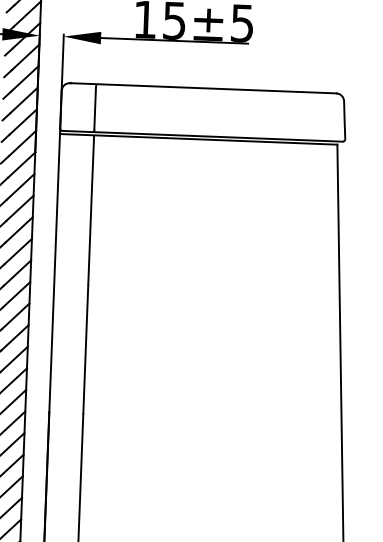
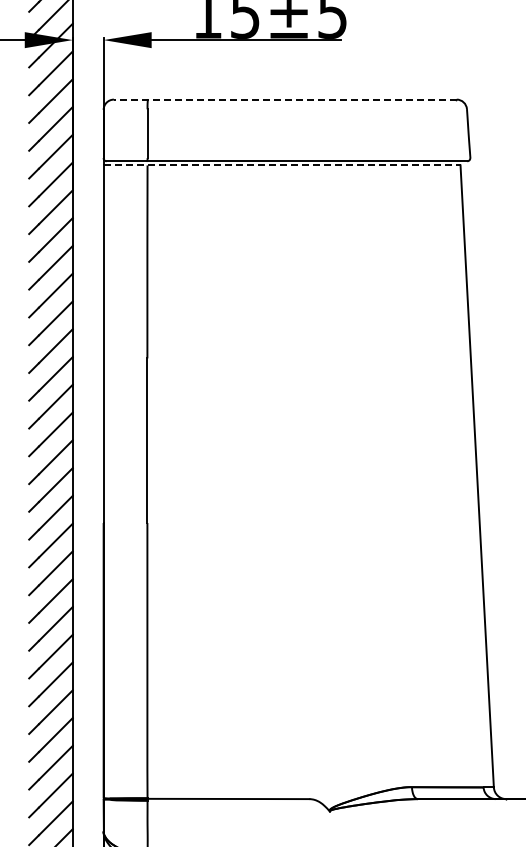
line: (202, 88) -> (284, 99), solid -> dashed
line: (199, 139) -> (282, 165), solid -> dashed

